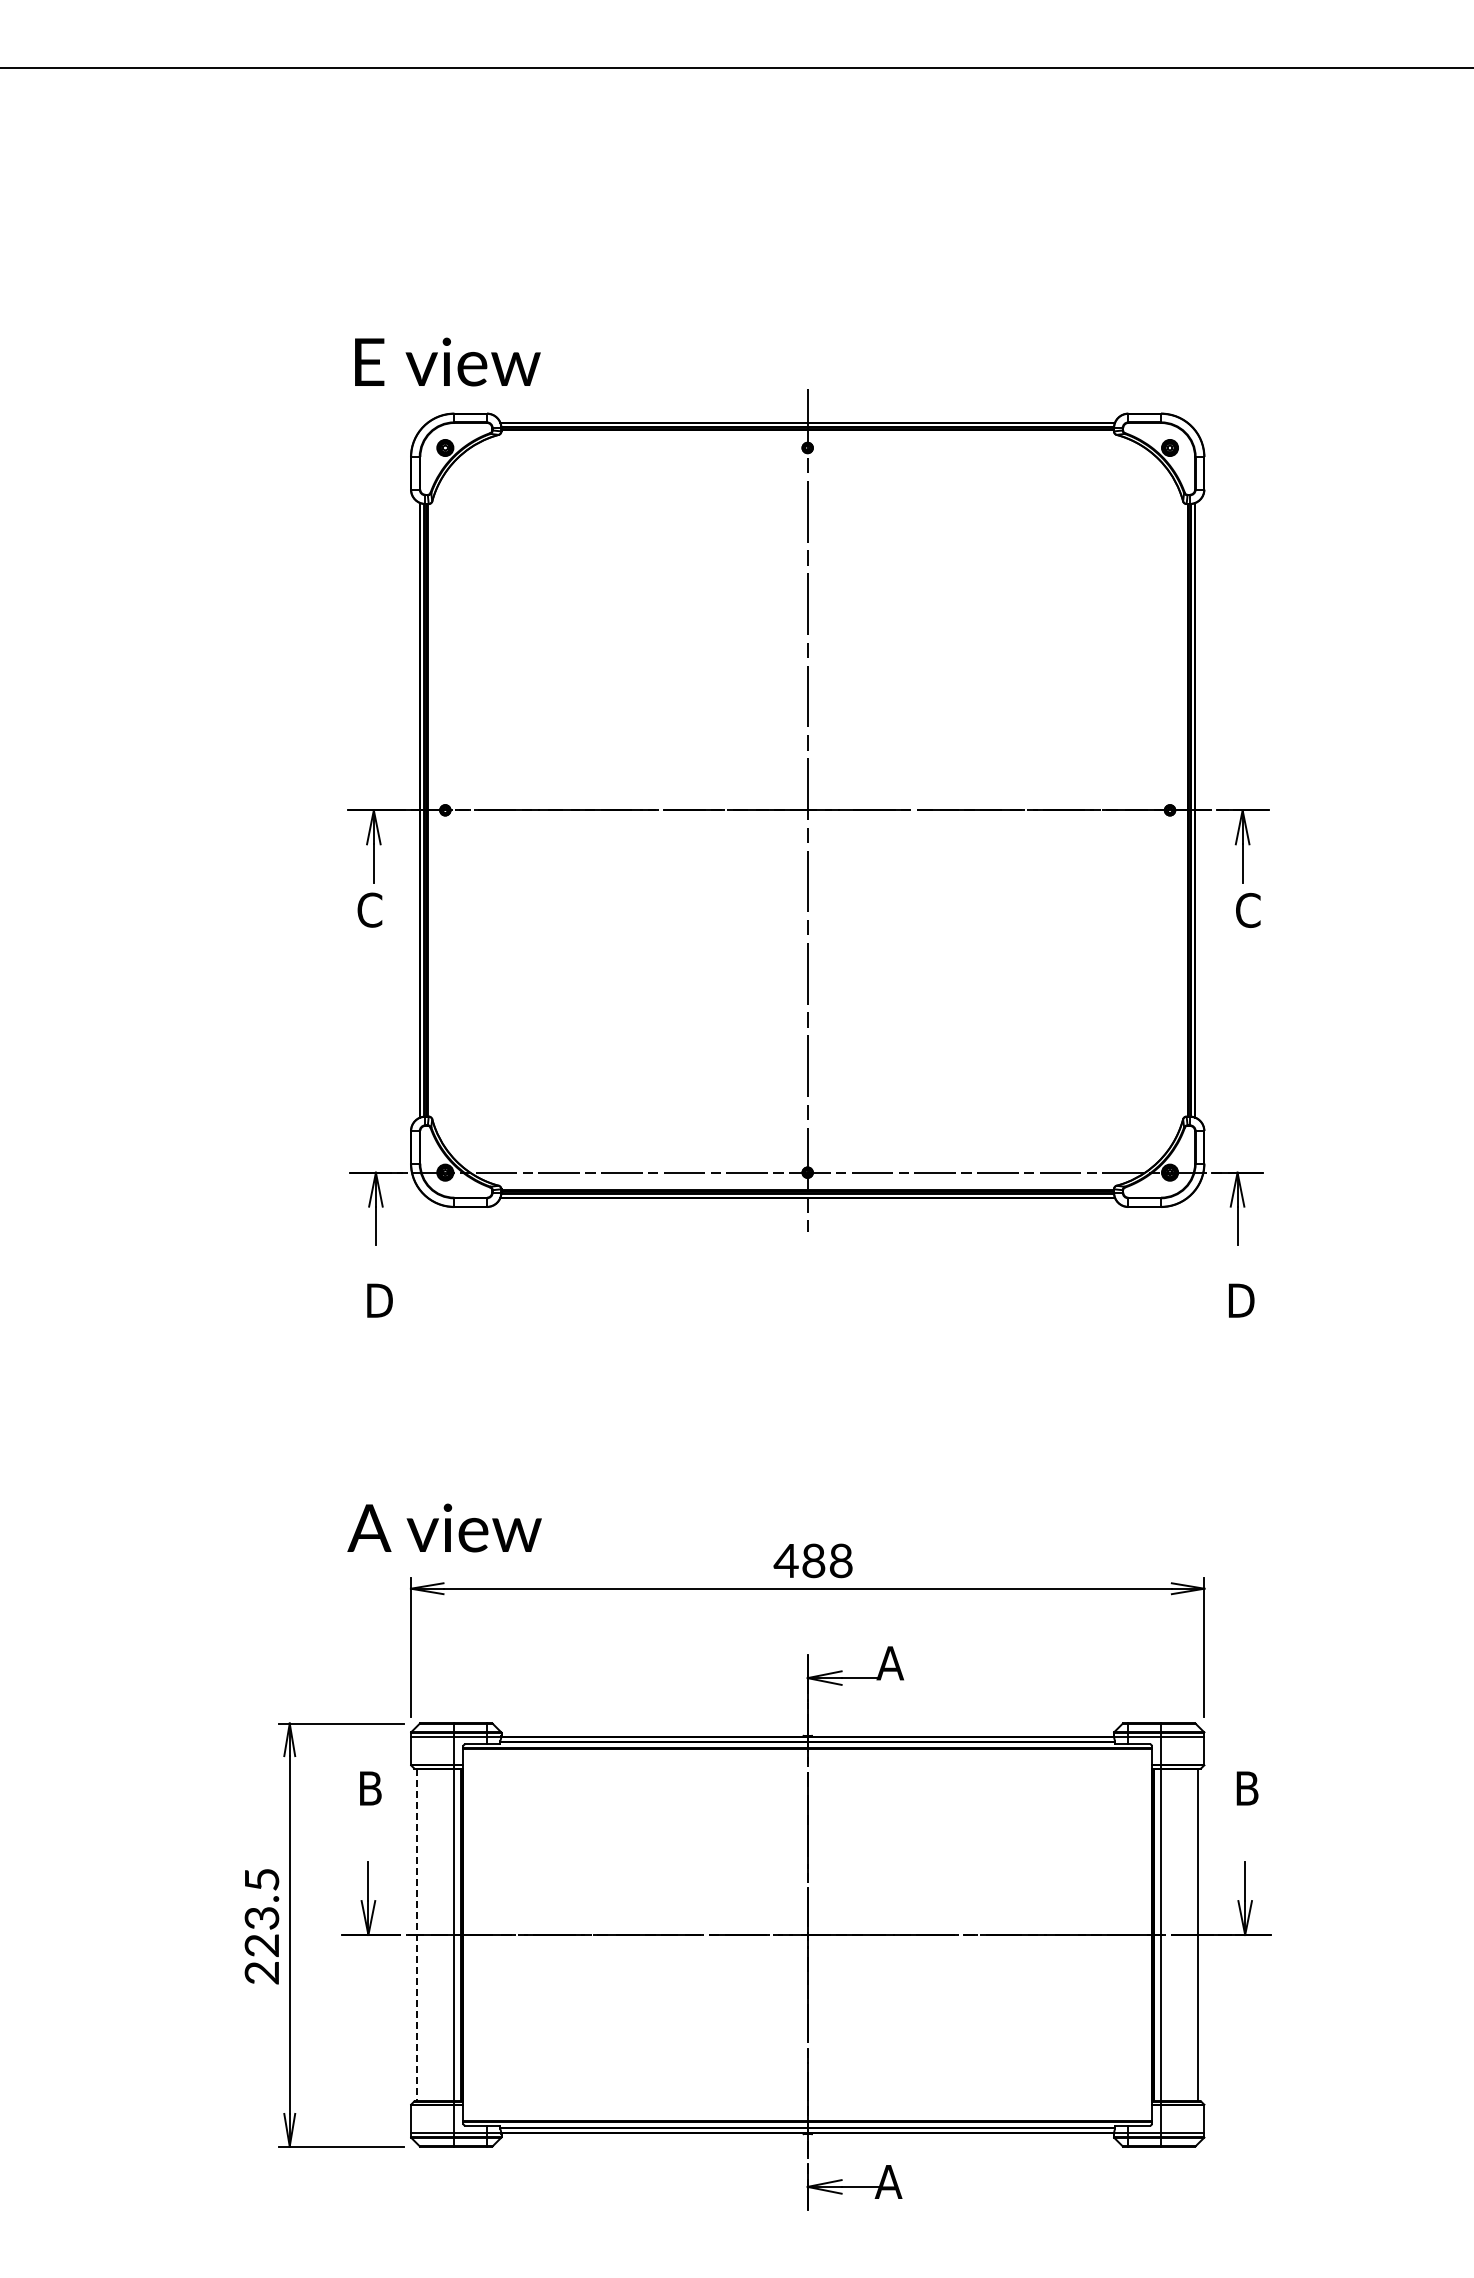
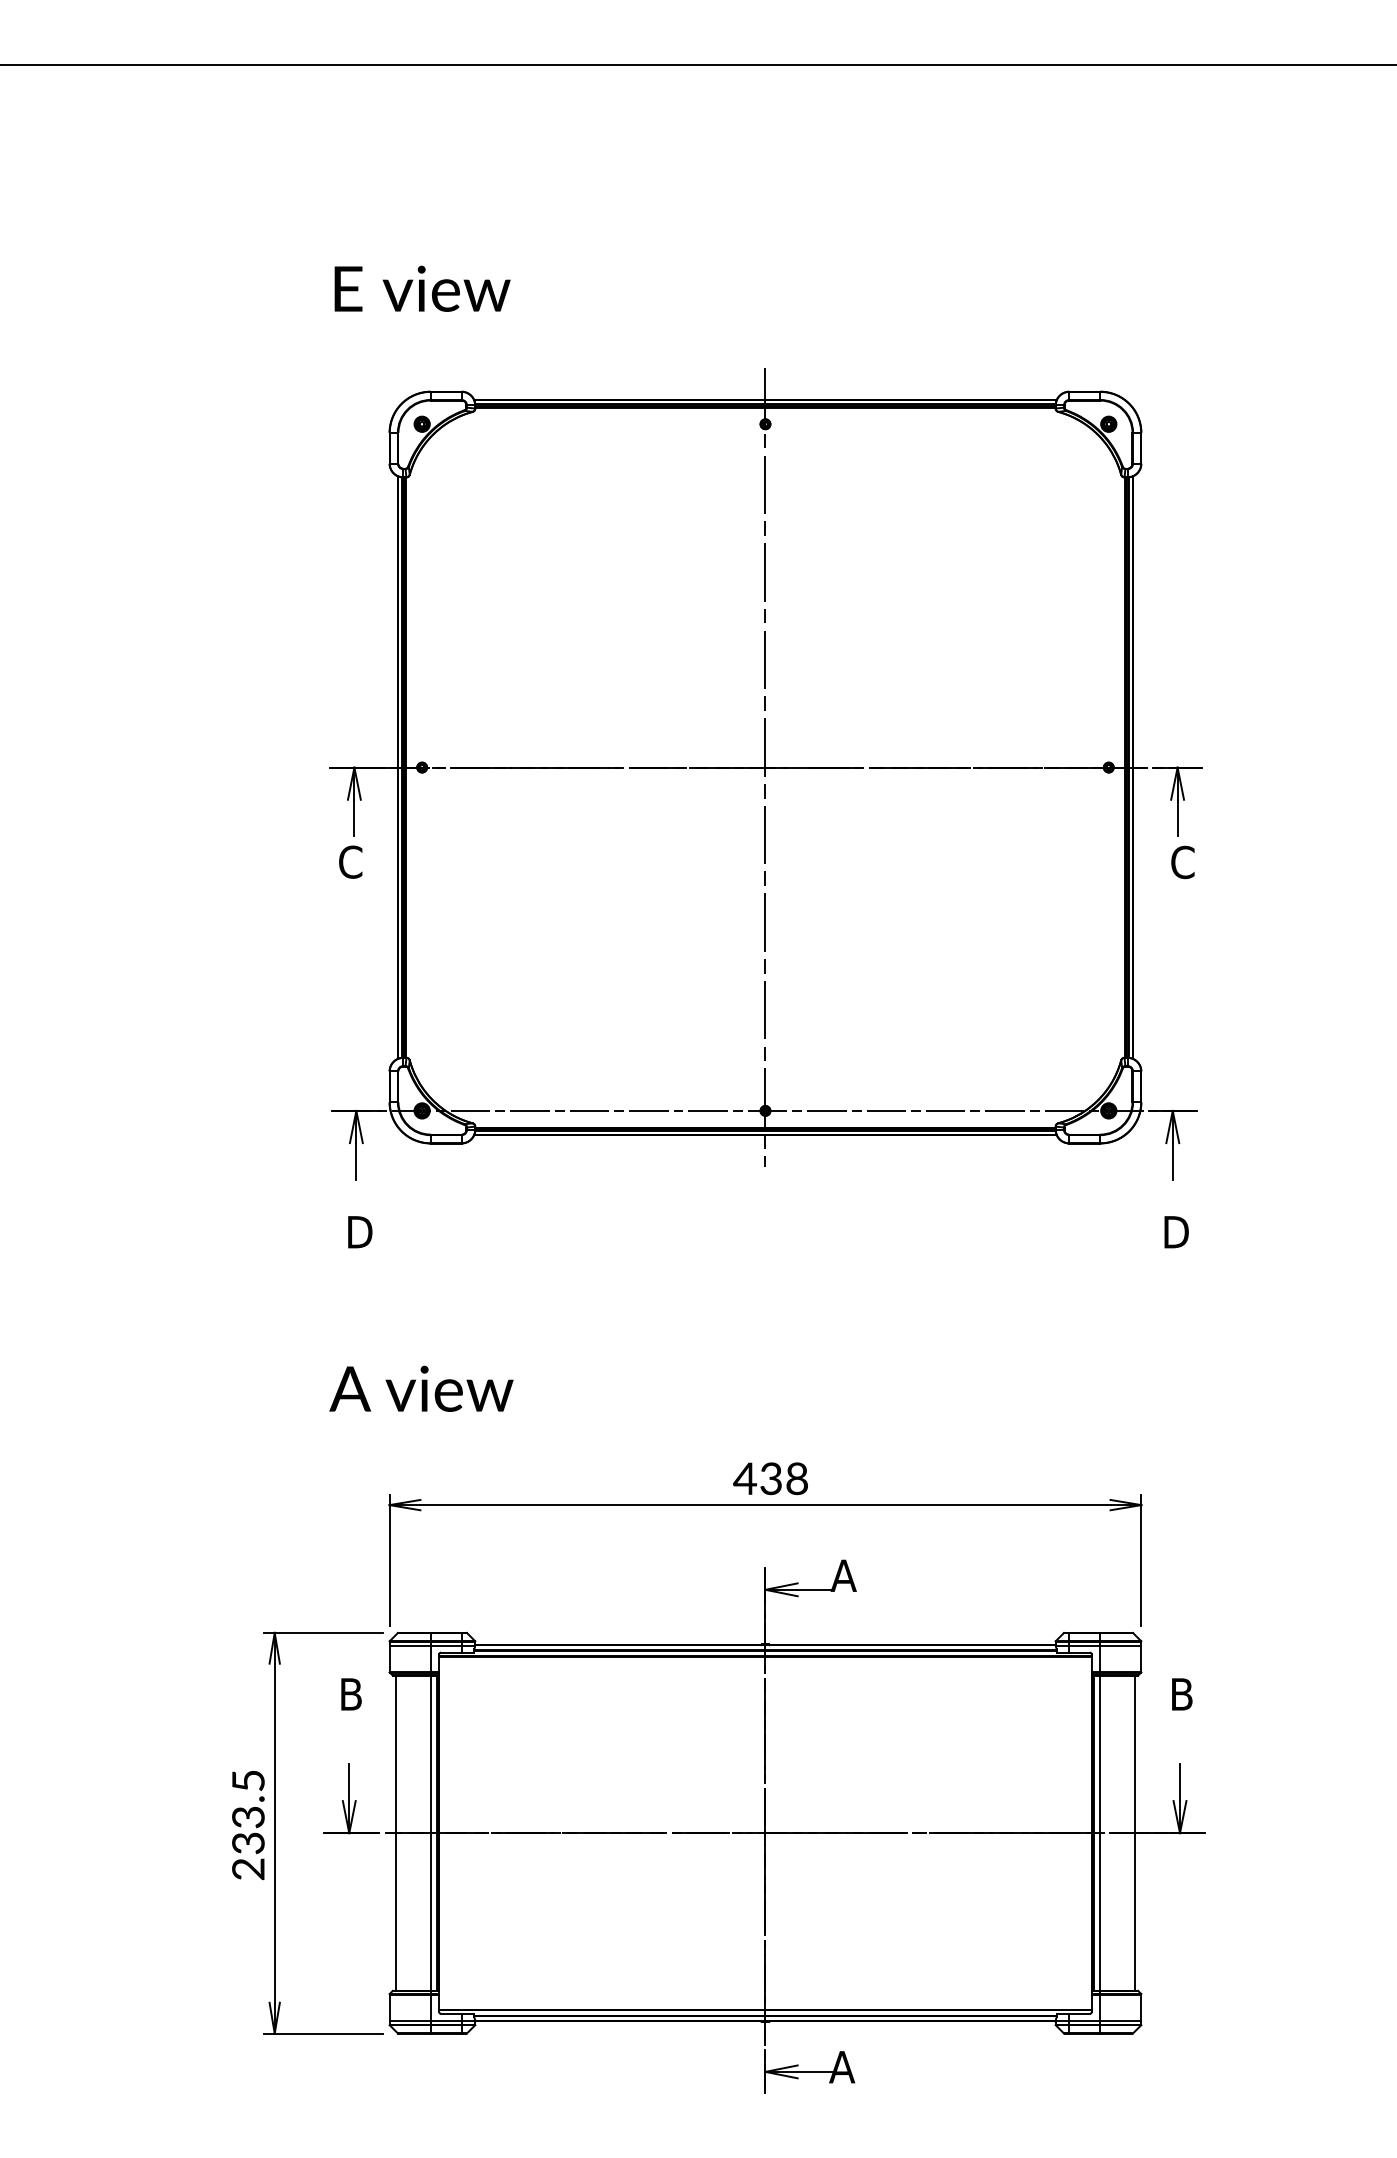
text: (447, 361) -> (422, 288), moved
text: (444, 1527) -> (421, 1388), moved
text: (813, 1560) -> (770, 1478), 488 -> 438
line: (417, 1935) -> (395, 1833), dashed -> solid
text: (263, 1945) -> (249, 1843), 223.5 -> 233.5

